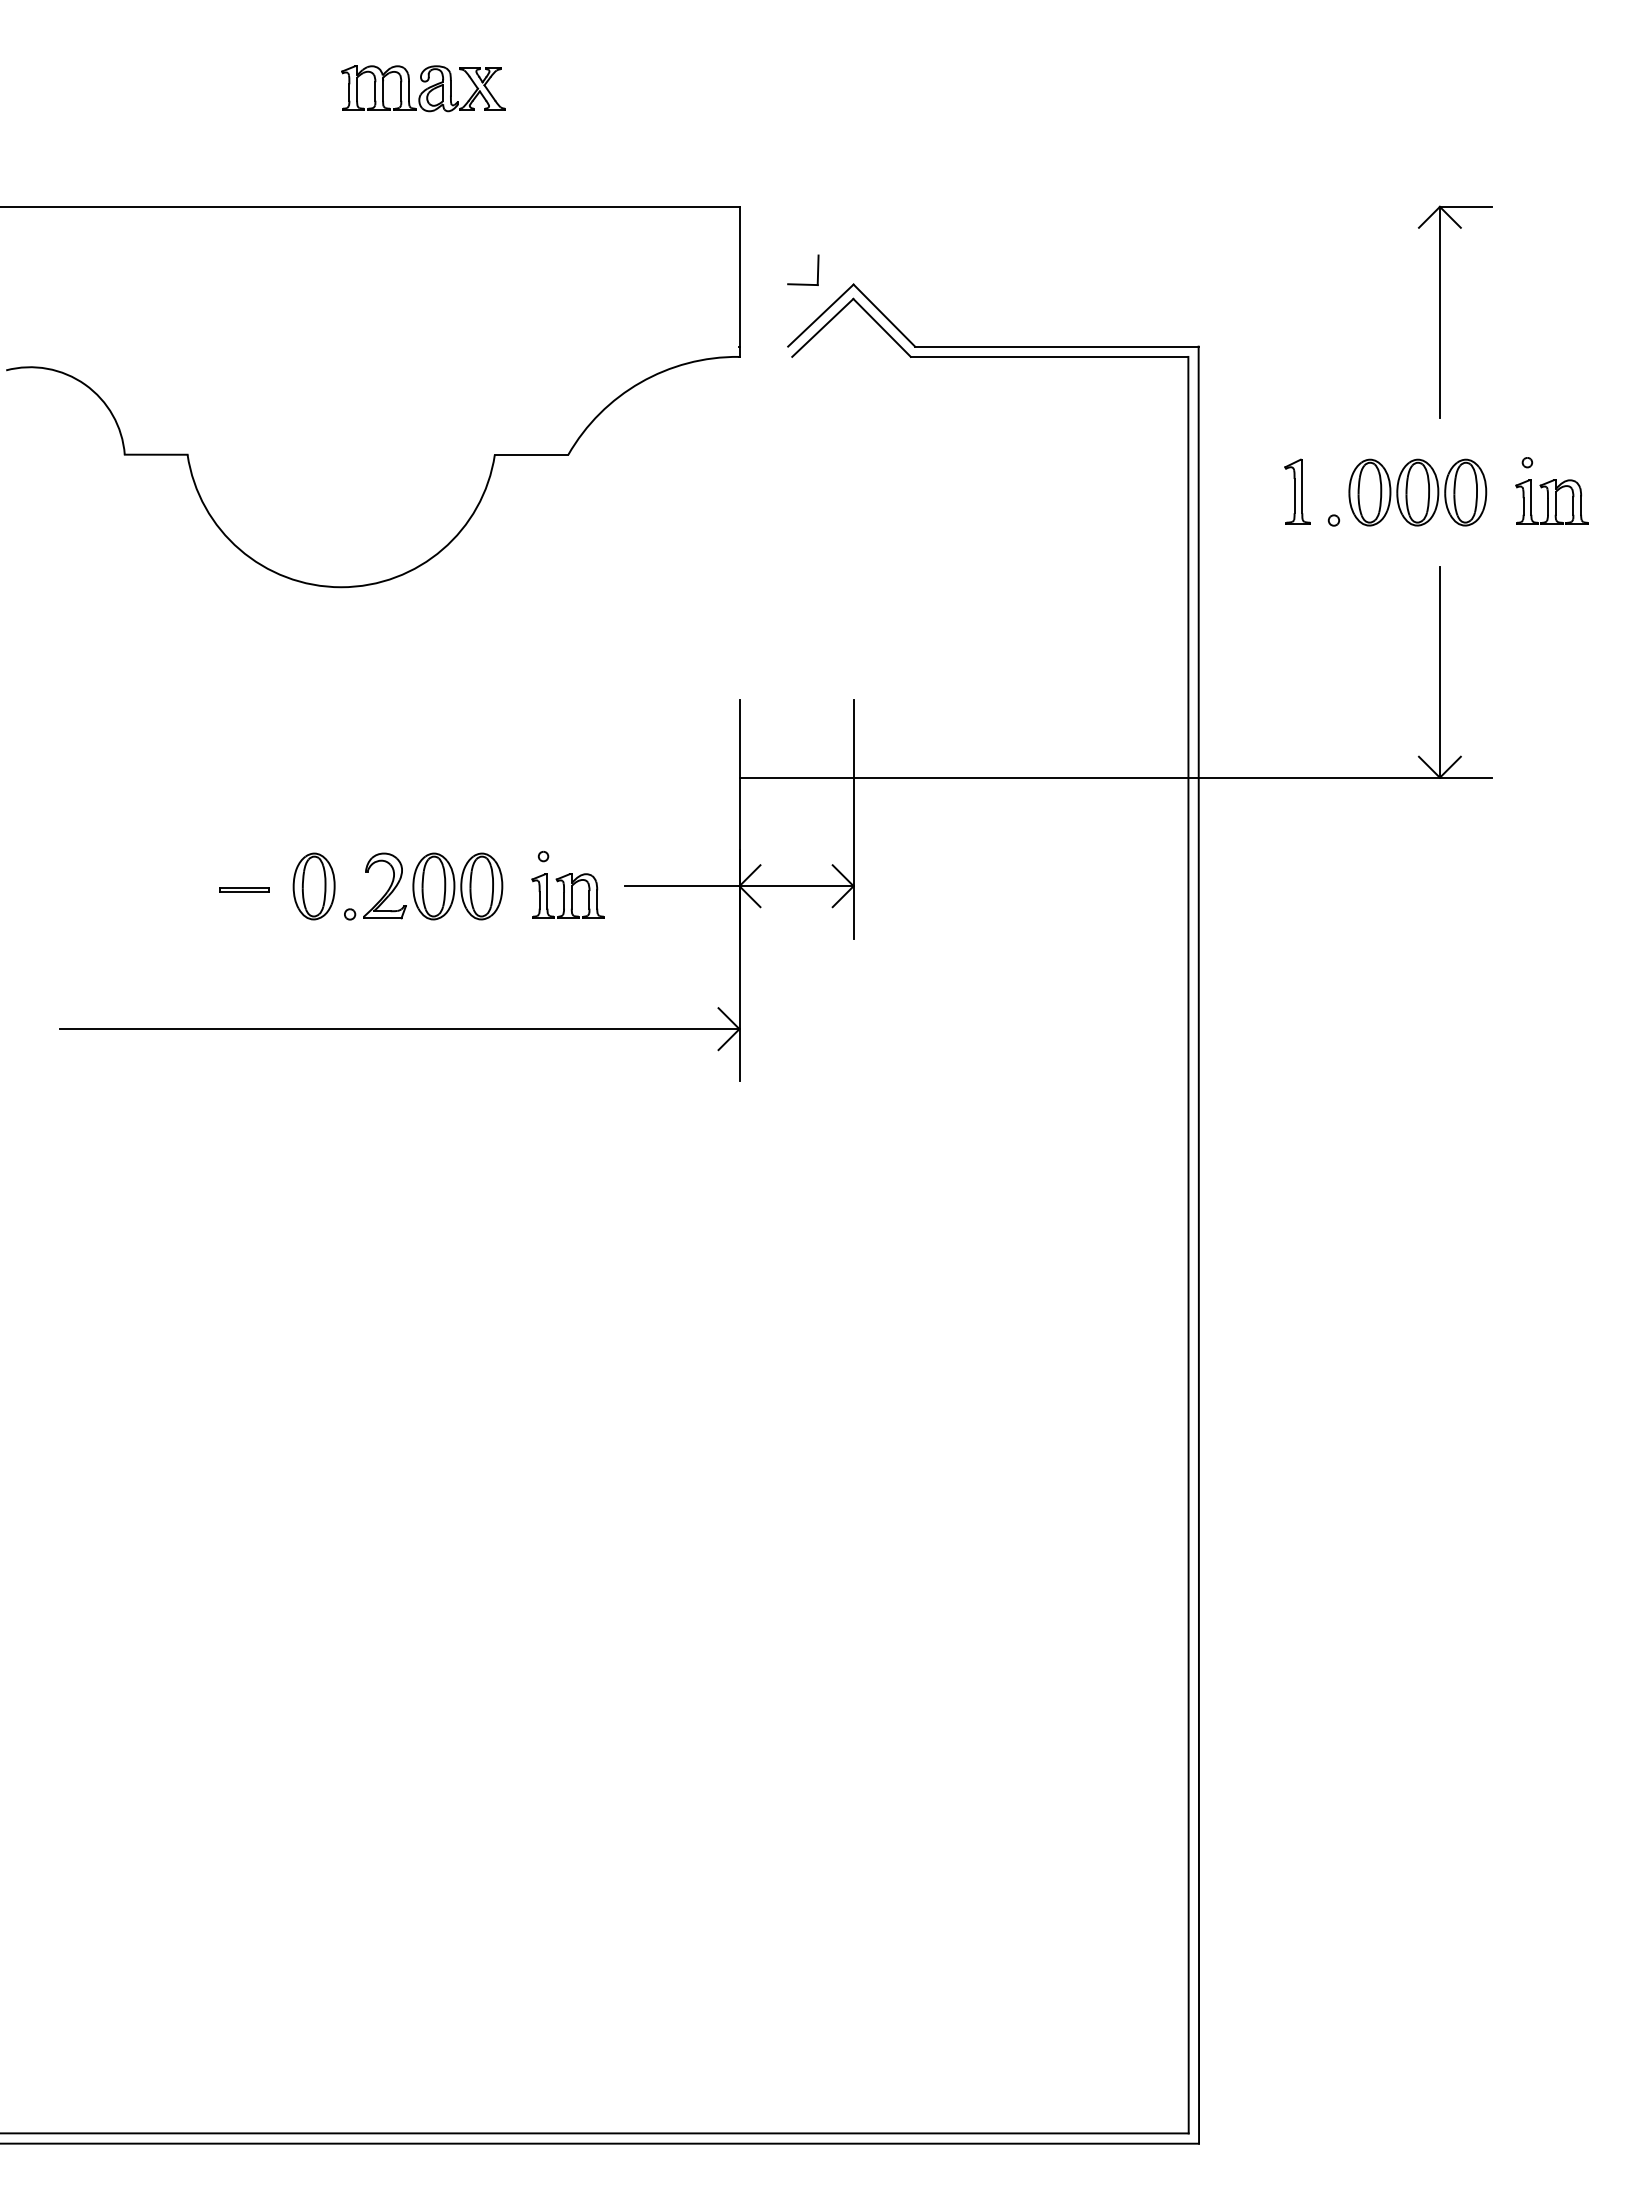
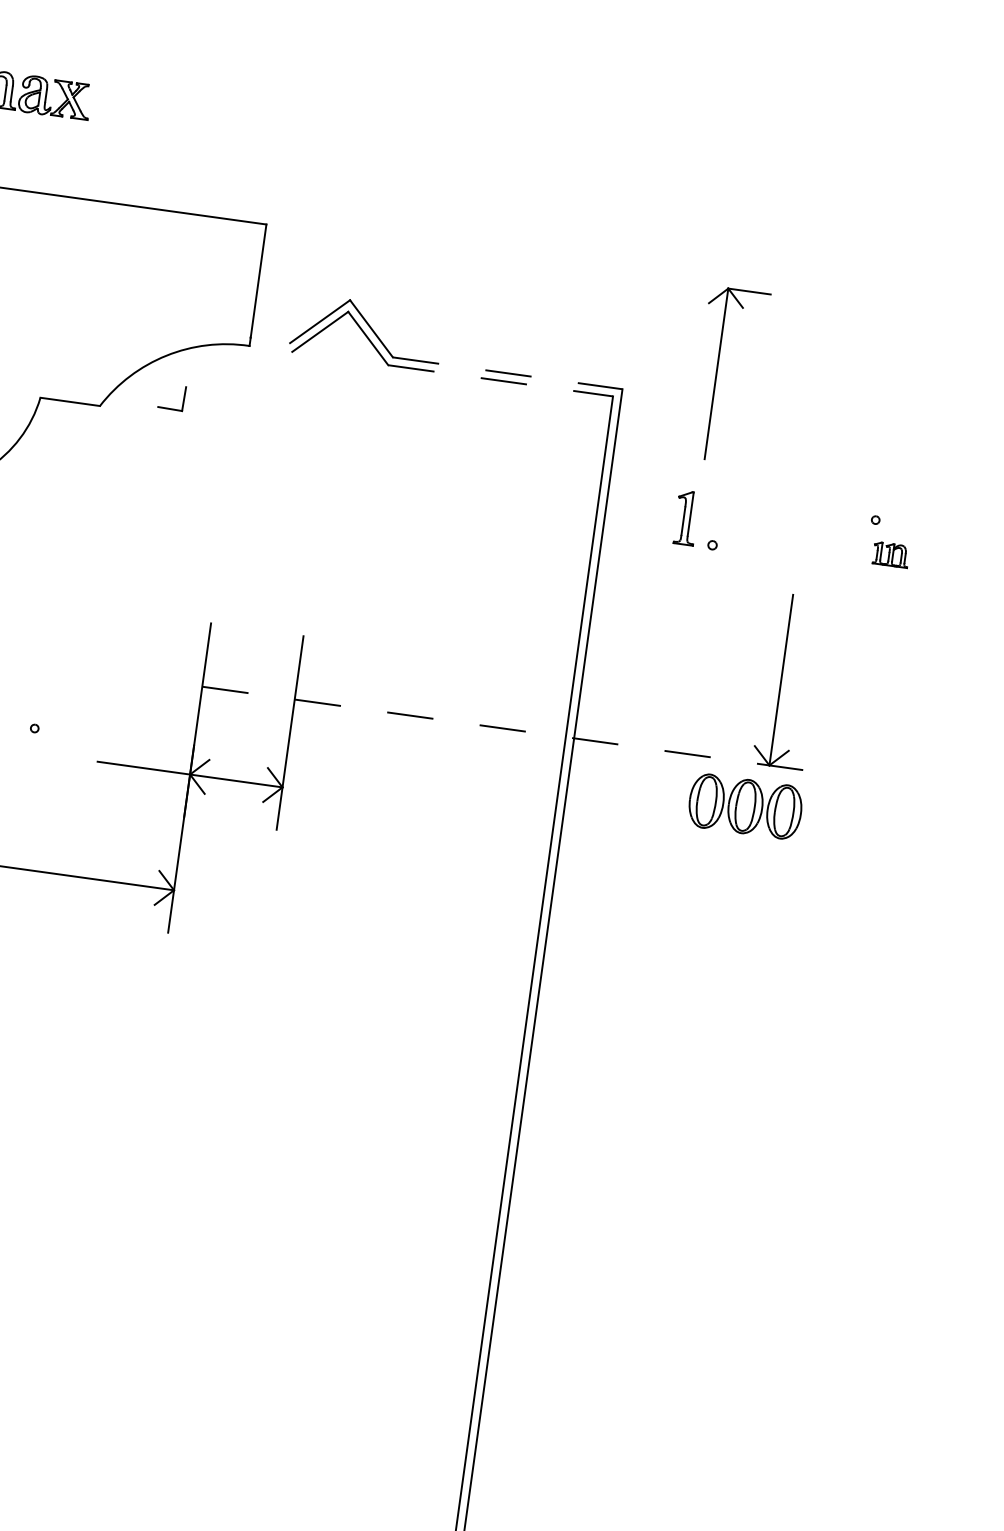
part: (817, 269) -> (183, 398), moved
part: (1440, 311) -> (717, 373), moved
line: (1056, 346) -> (507, 373), solid -> dashed
line: (1049, 356) -> (500, 380), solid -> dashed
part: (1417, 492) -> (745, 806), moved
part: (1551, 501) -> (890, 554), size x0.6
line: (1116, 777) -> (507, 728), solid -> dashed
part: (567, 895) -> (49, 762), removed

